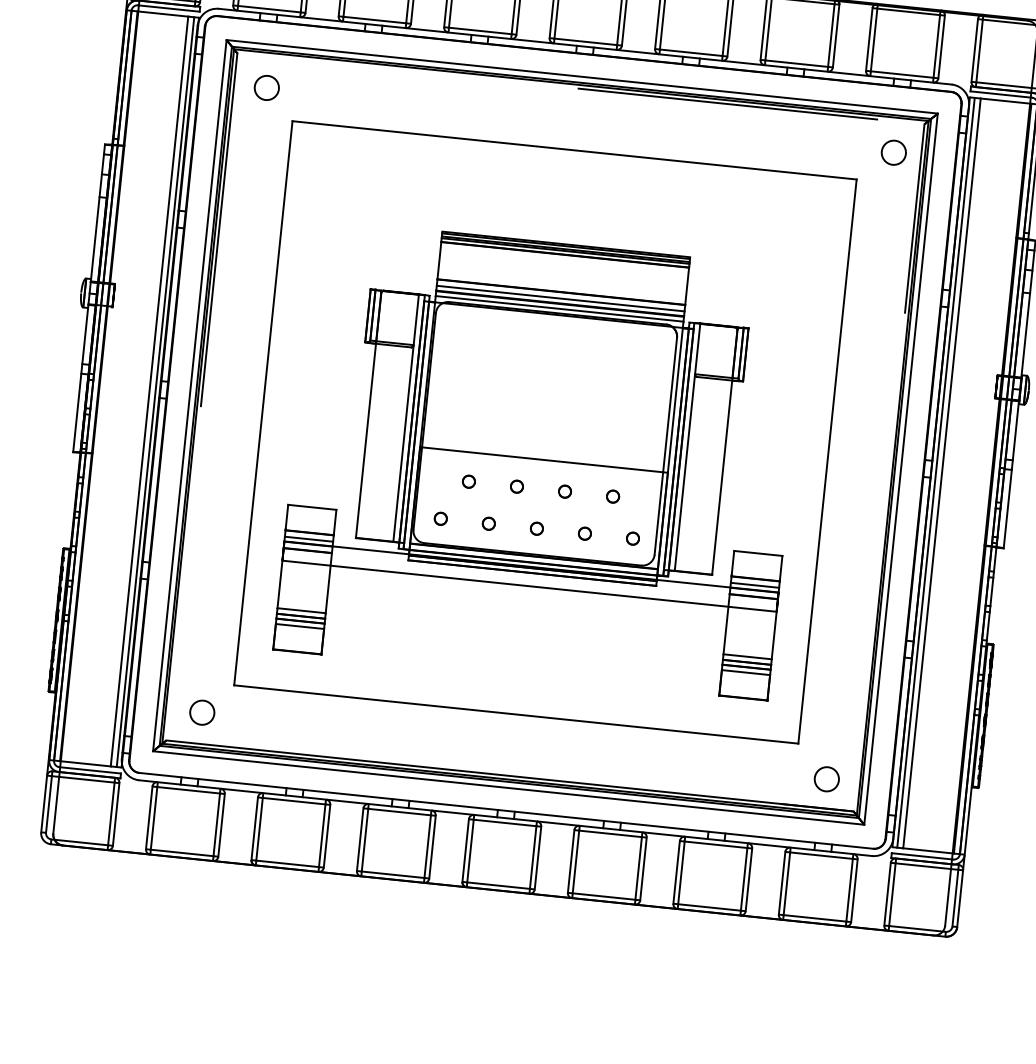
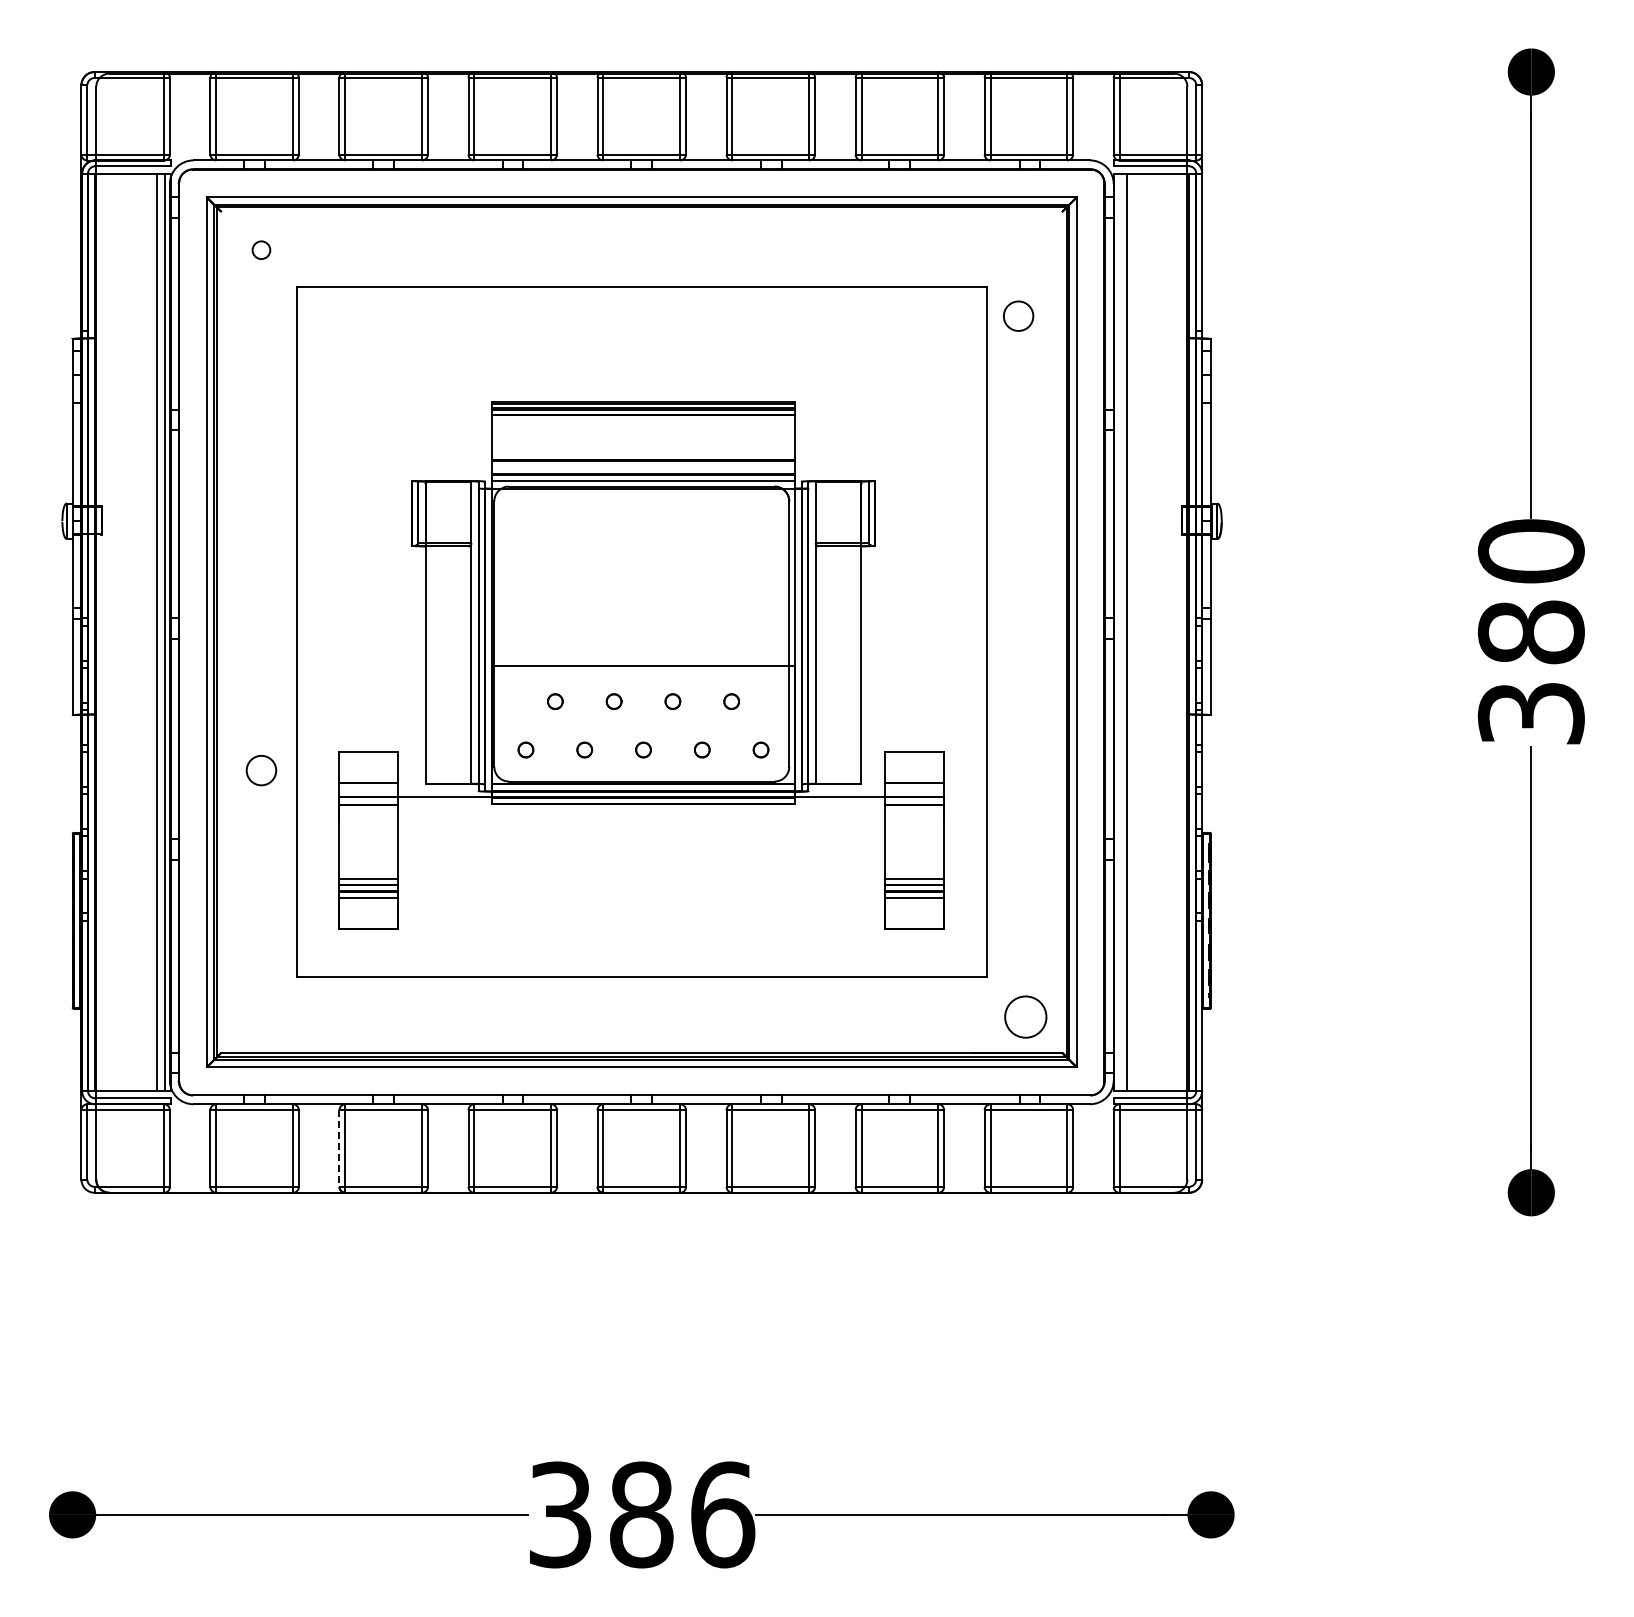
circle: (266, 87) -> (261, 249), size x0.6
line: (727, 104) -> (821, 212), removed
circle: (893, 152) -> (1018, 315), moved
line: (915, 218) -> (1062, 327), removed
line: (219, 229) -> (221, 427), removed
line: (560, 298) -> (643, 468), removed
line: (935, 472) -> (1119, 632), removed
line: (308, 539) -> (368, 791), removed
line: (754, 585) -> (914, 791), removed
line: (529, 586) -> (641, 820), removed
circle: (202, 712) -> (261, 770), moved
circle: (826, 778) -> (1025, 1016), size x1.4
line: (254, 829) -> (339, 1149), solid -> dashed

